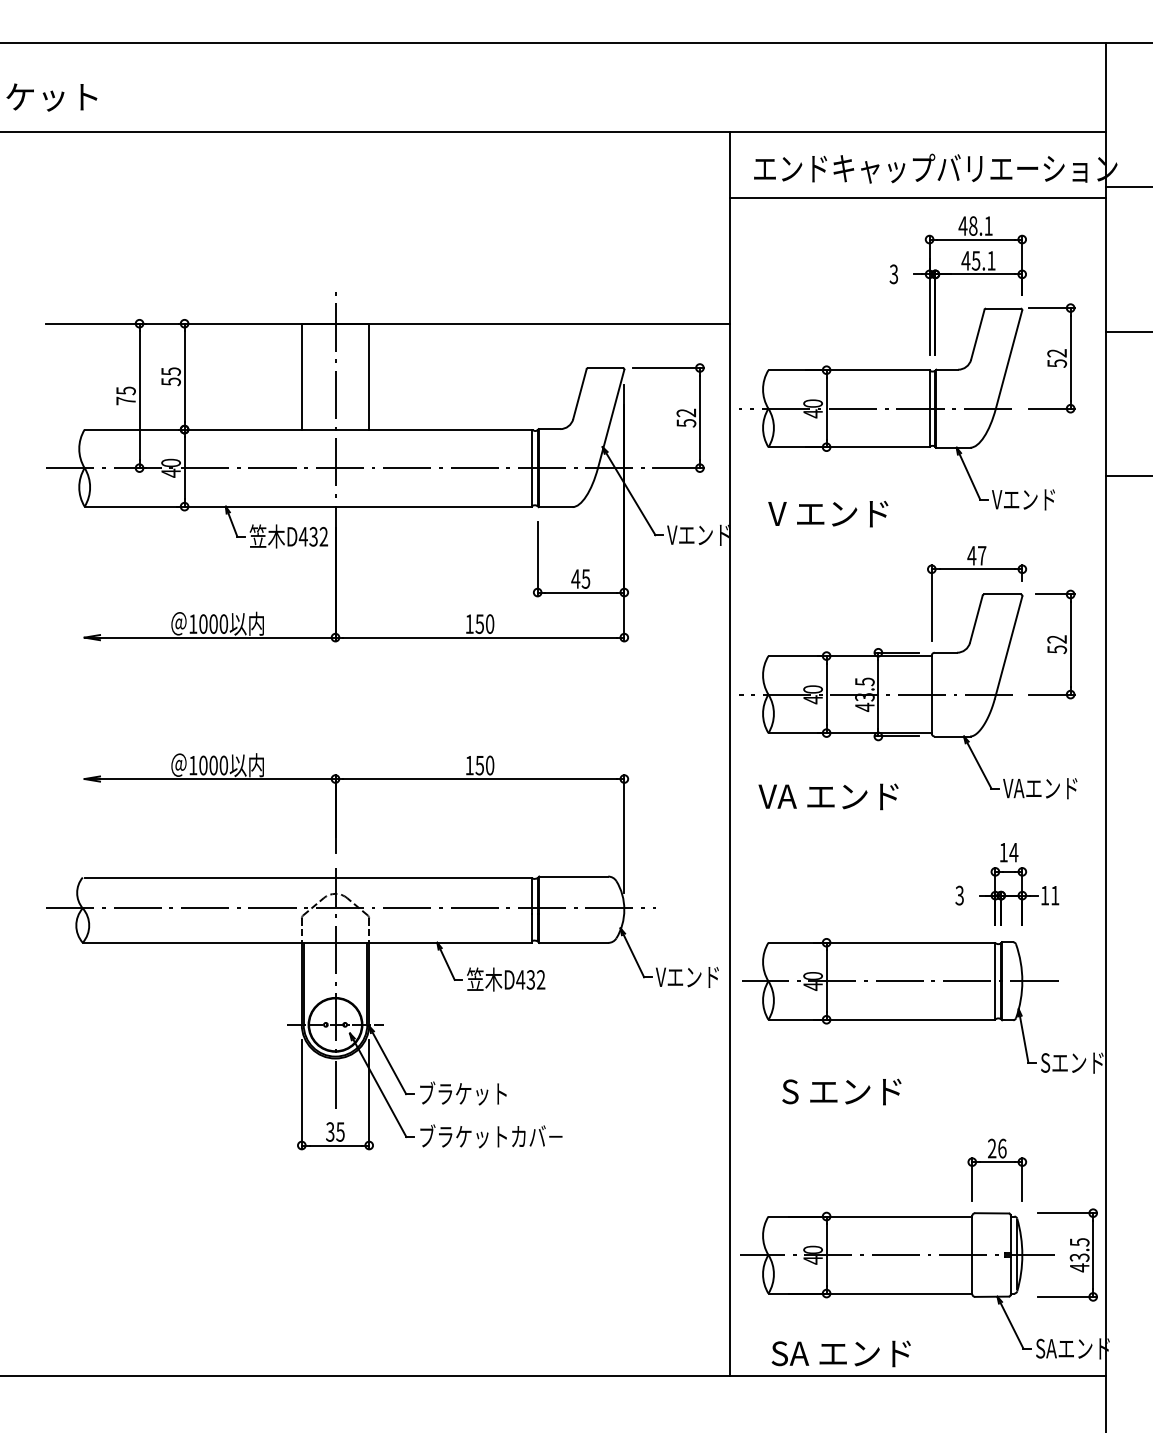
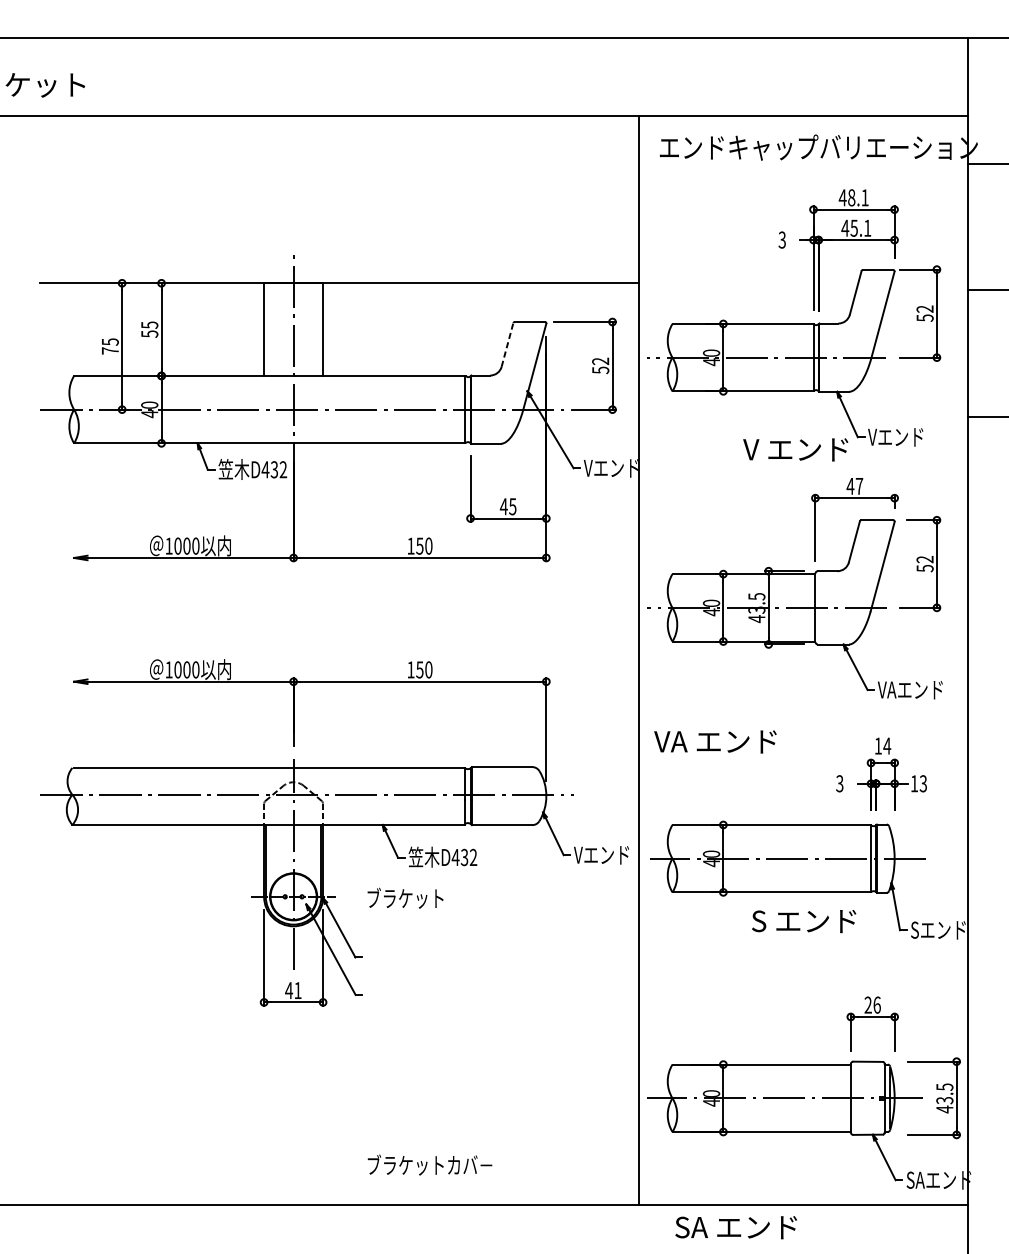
line: (917, 198) -> (802, 173), removed
line: (579, 394) -> (507, 345), solid -> dashed
text: (828, 514) -> (795, 450), moved
text: (828, 796) -> (715, 741), moved
text: (1055, 895) -> (923, 783), 11 -> 13
text: (841, 1091) -> (803, 921), moved
text: (463, 1093) -> (405, 898), moved
text: (334, 1131) -> (292, 990), 35 -> 41
text: (491, 1136) -> (430, 1165), moved
text: (840, 1353) -> (735, 1227), moved

